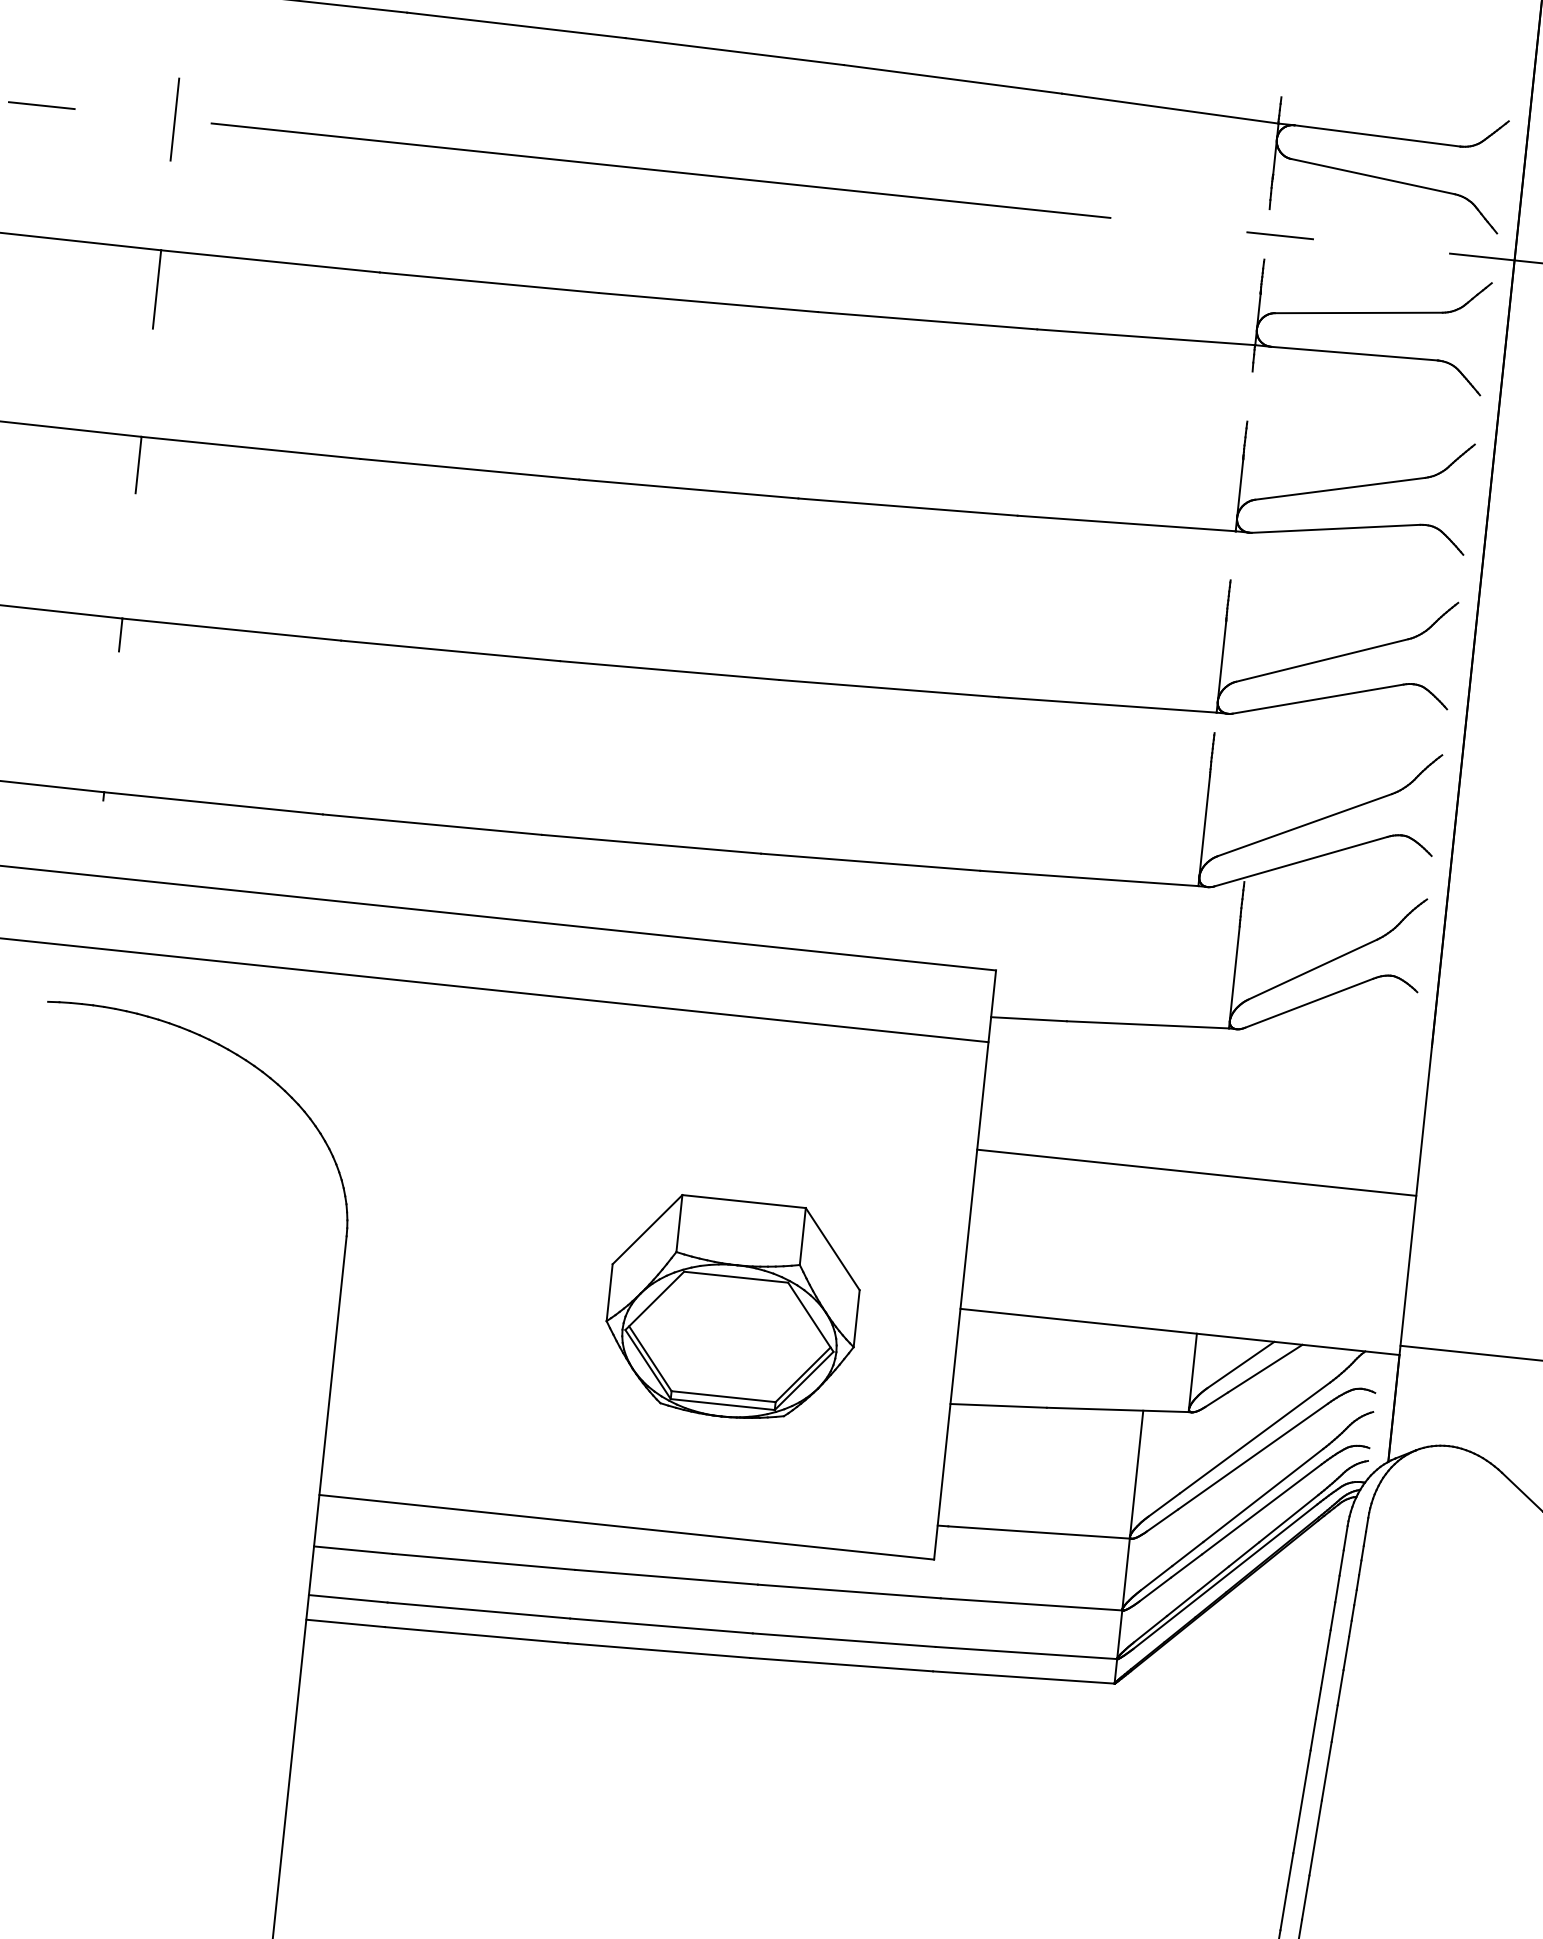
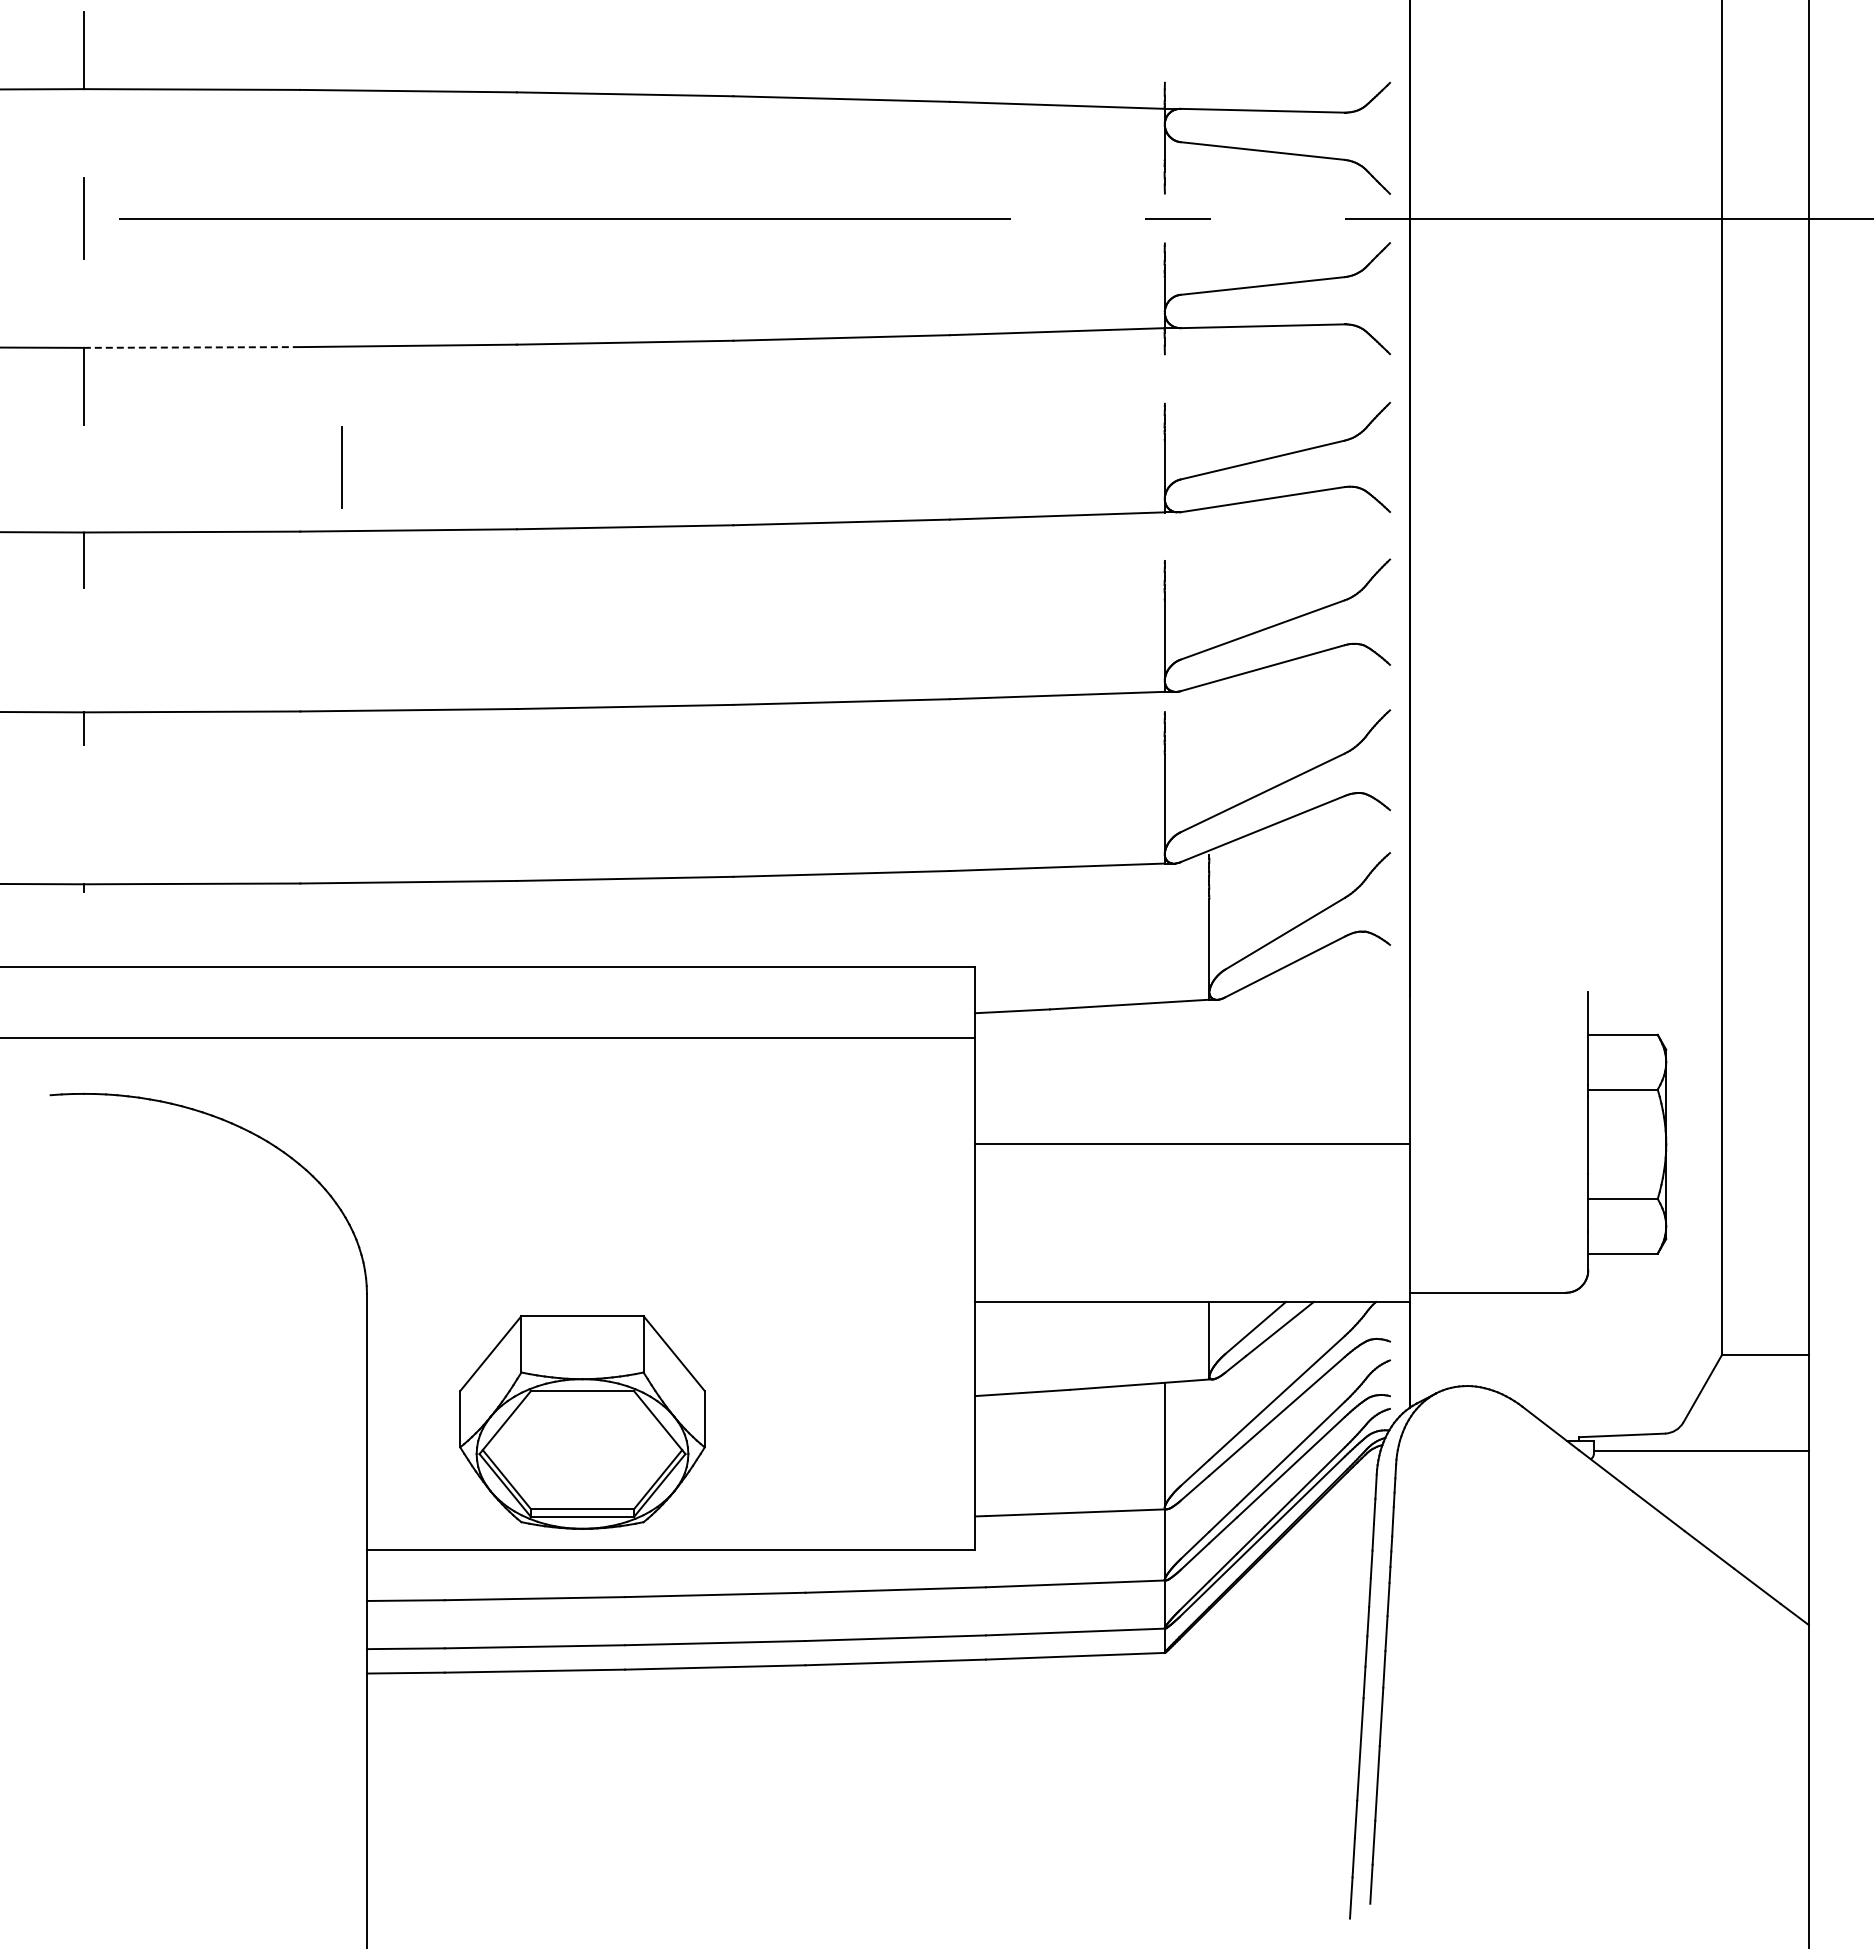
line: (270, 261) -> (192, 347), solid -> dashed
line: (408, 398) -> (341, 467), added
part: (732, 1309) -> (582, 1422), moved

